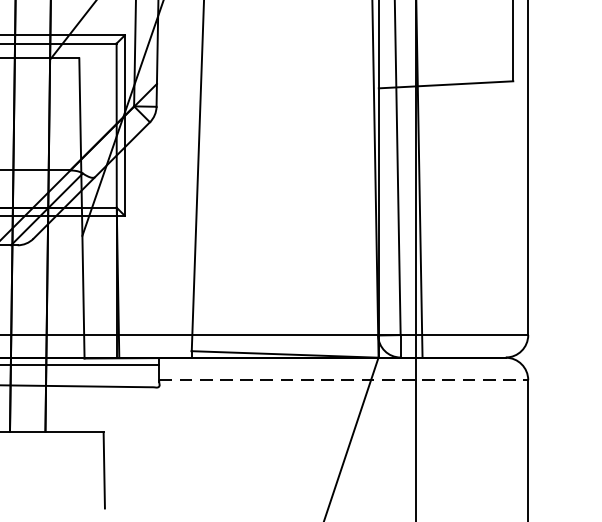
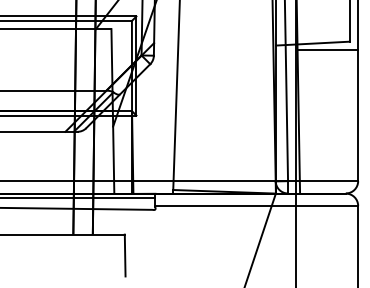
line: (472, 97) -> (327, 50), added
line: (345, 379) -> (257, 205), dashed -> solid

